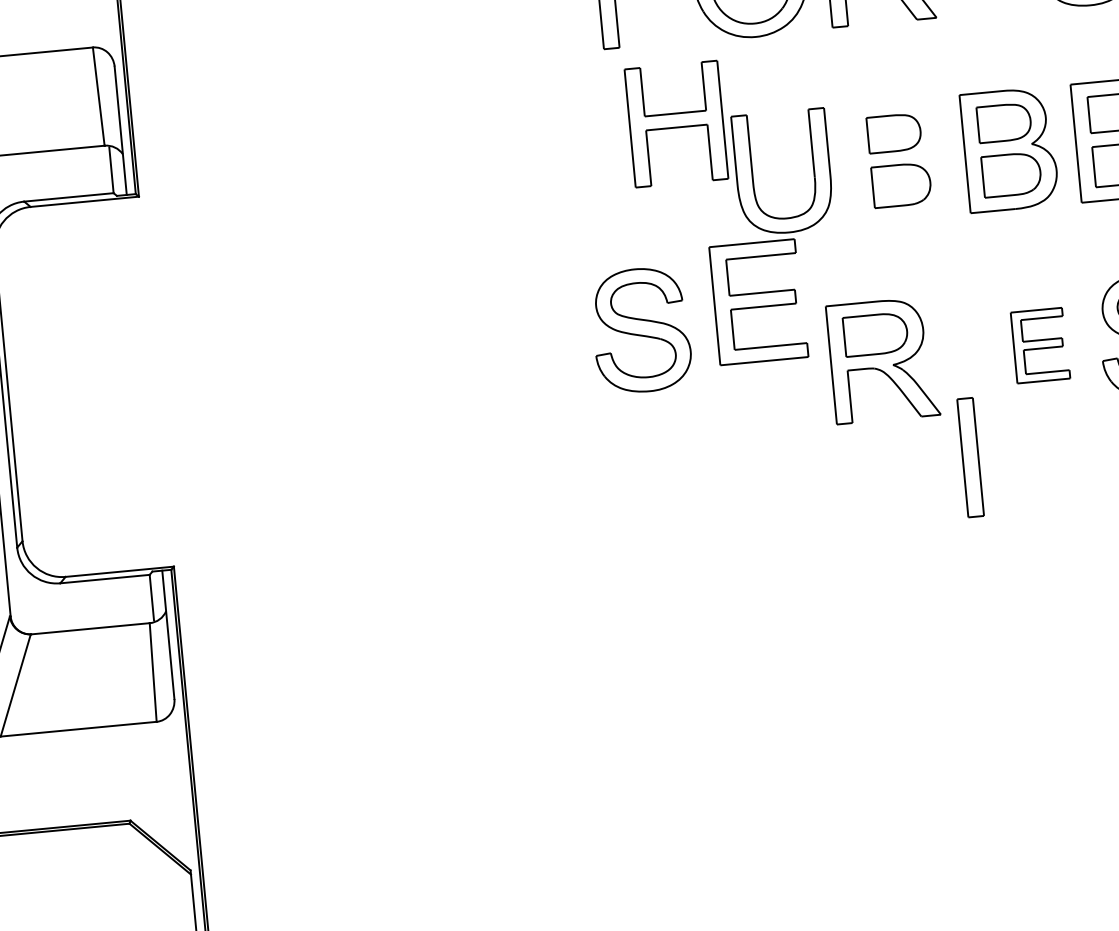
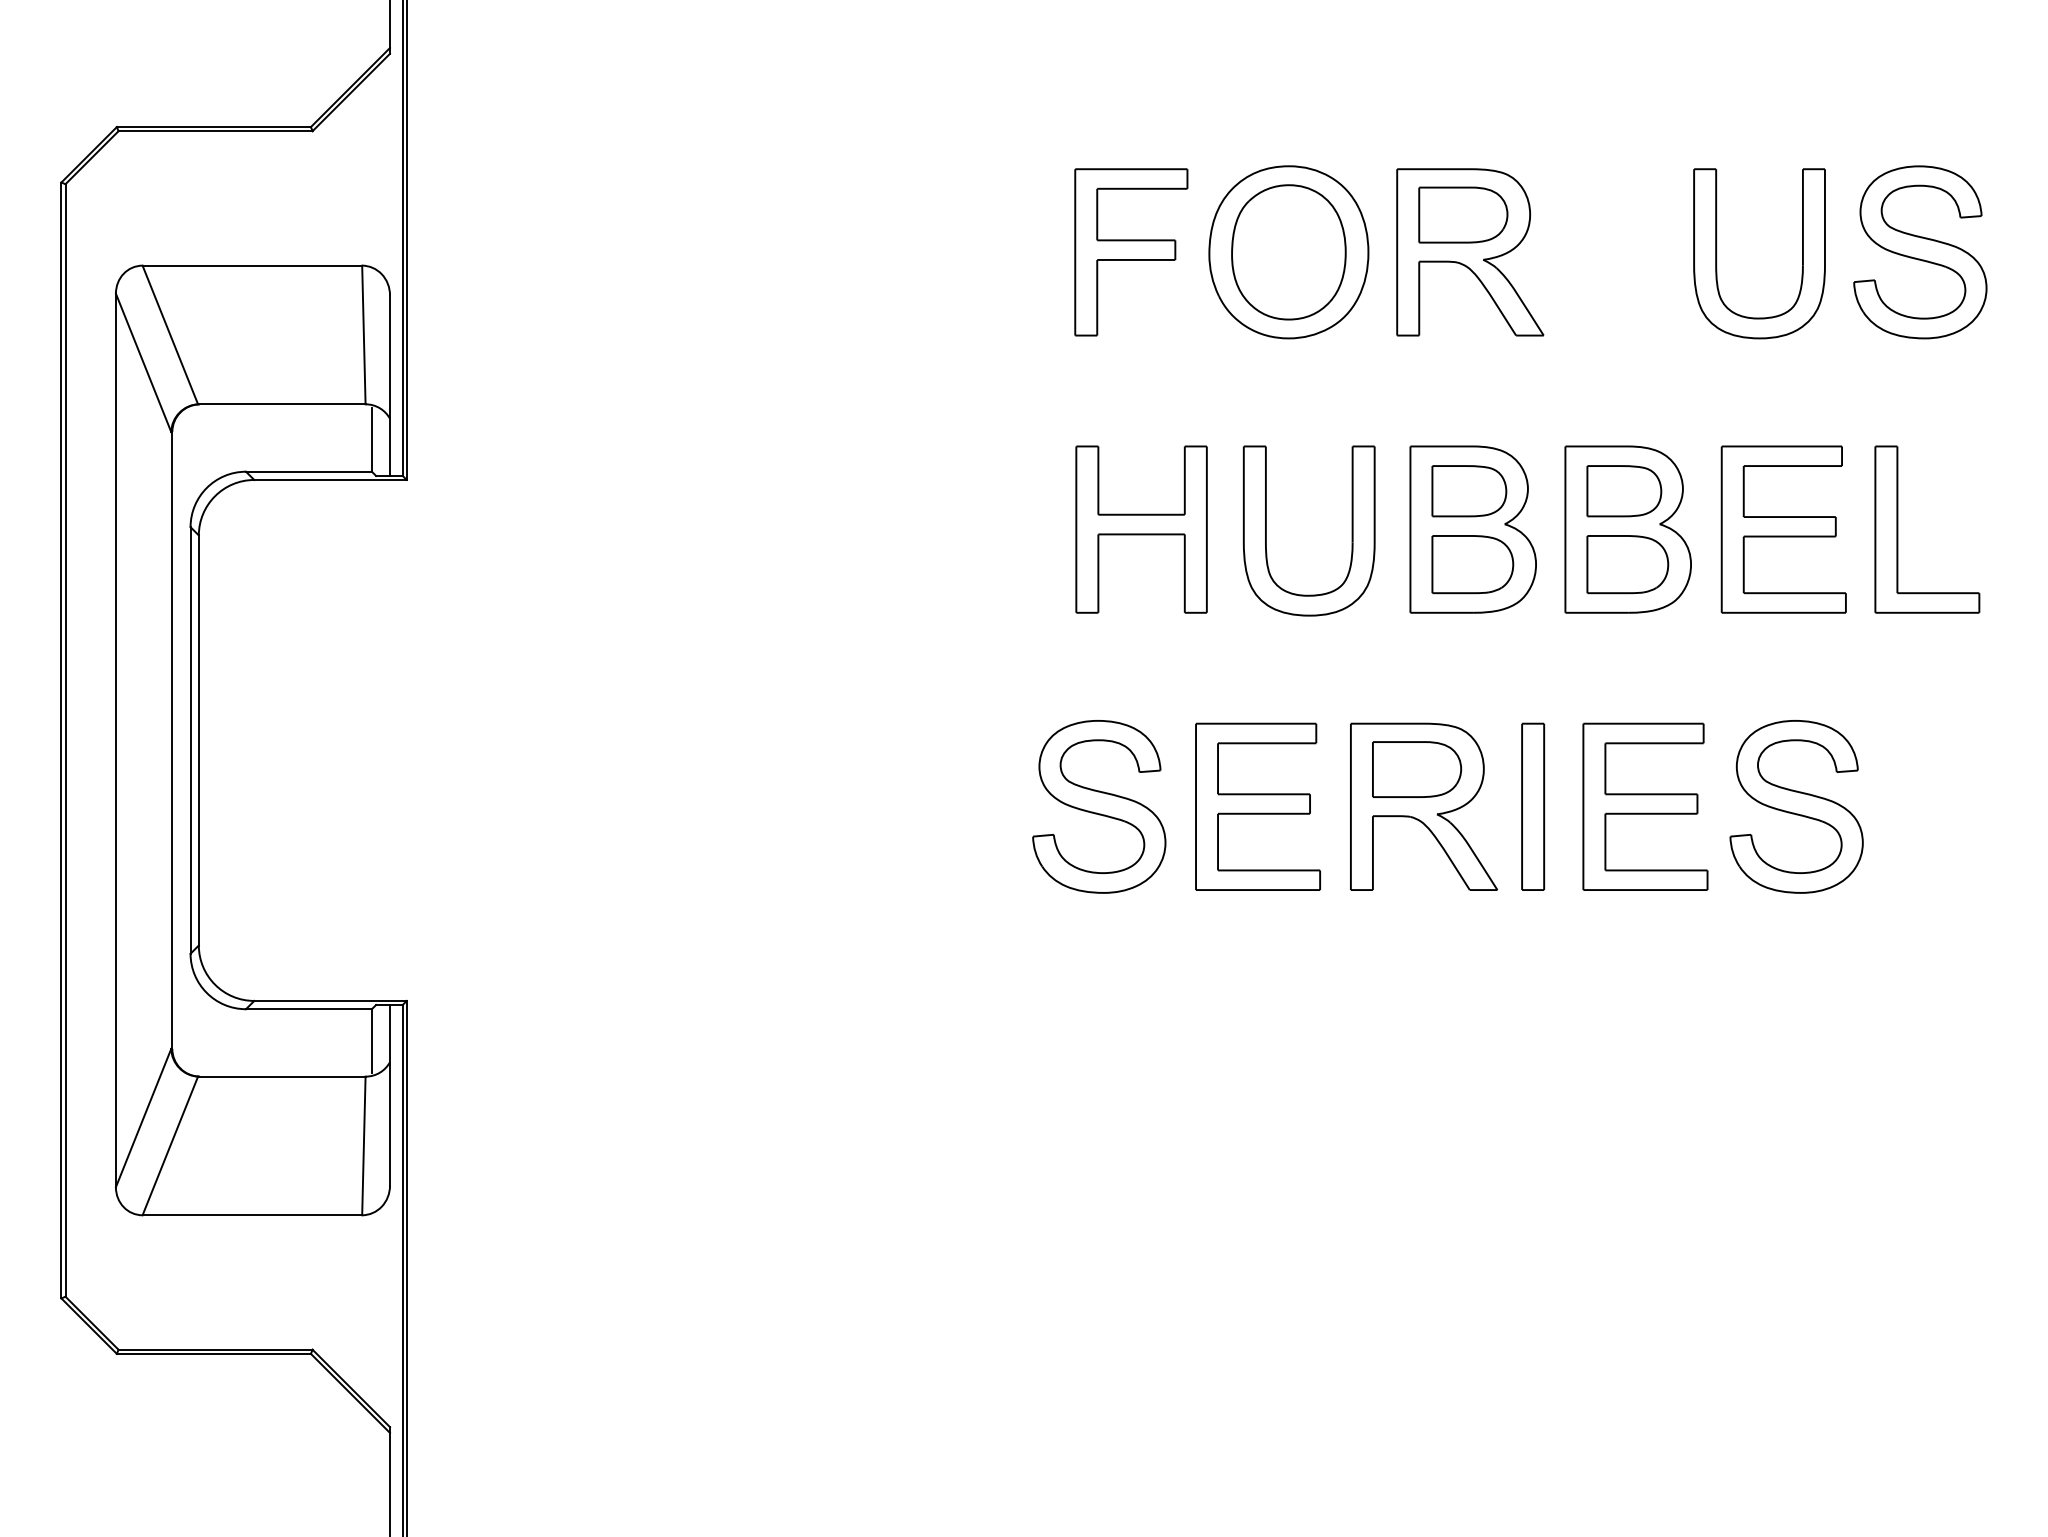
part: (676, 124) -> (1141, 529), moved
part: (899, 160) -> (1472, 529), added
part: (758, 301) -> (1257, 806), moved
part: (641, 330) -> (1099, 806), moved
part: (1040, 345) -> (1645, 806), size x1.67
part: (970, 457) -> (1533, 806), moved

